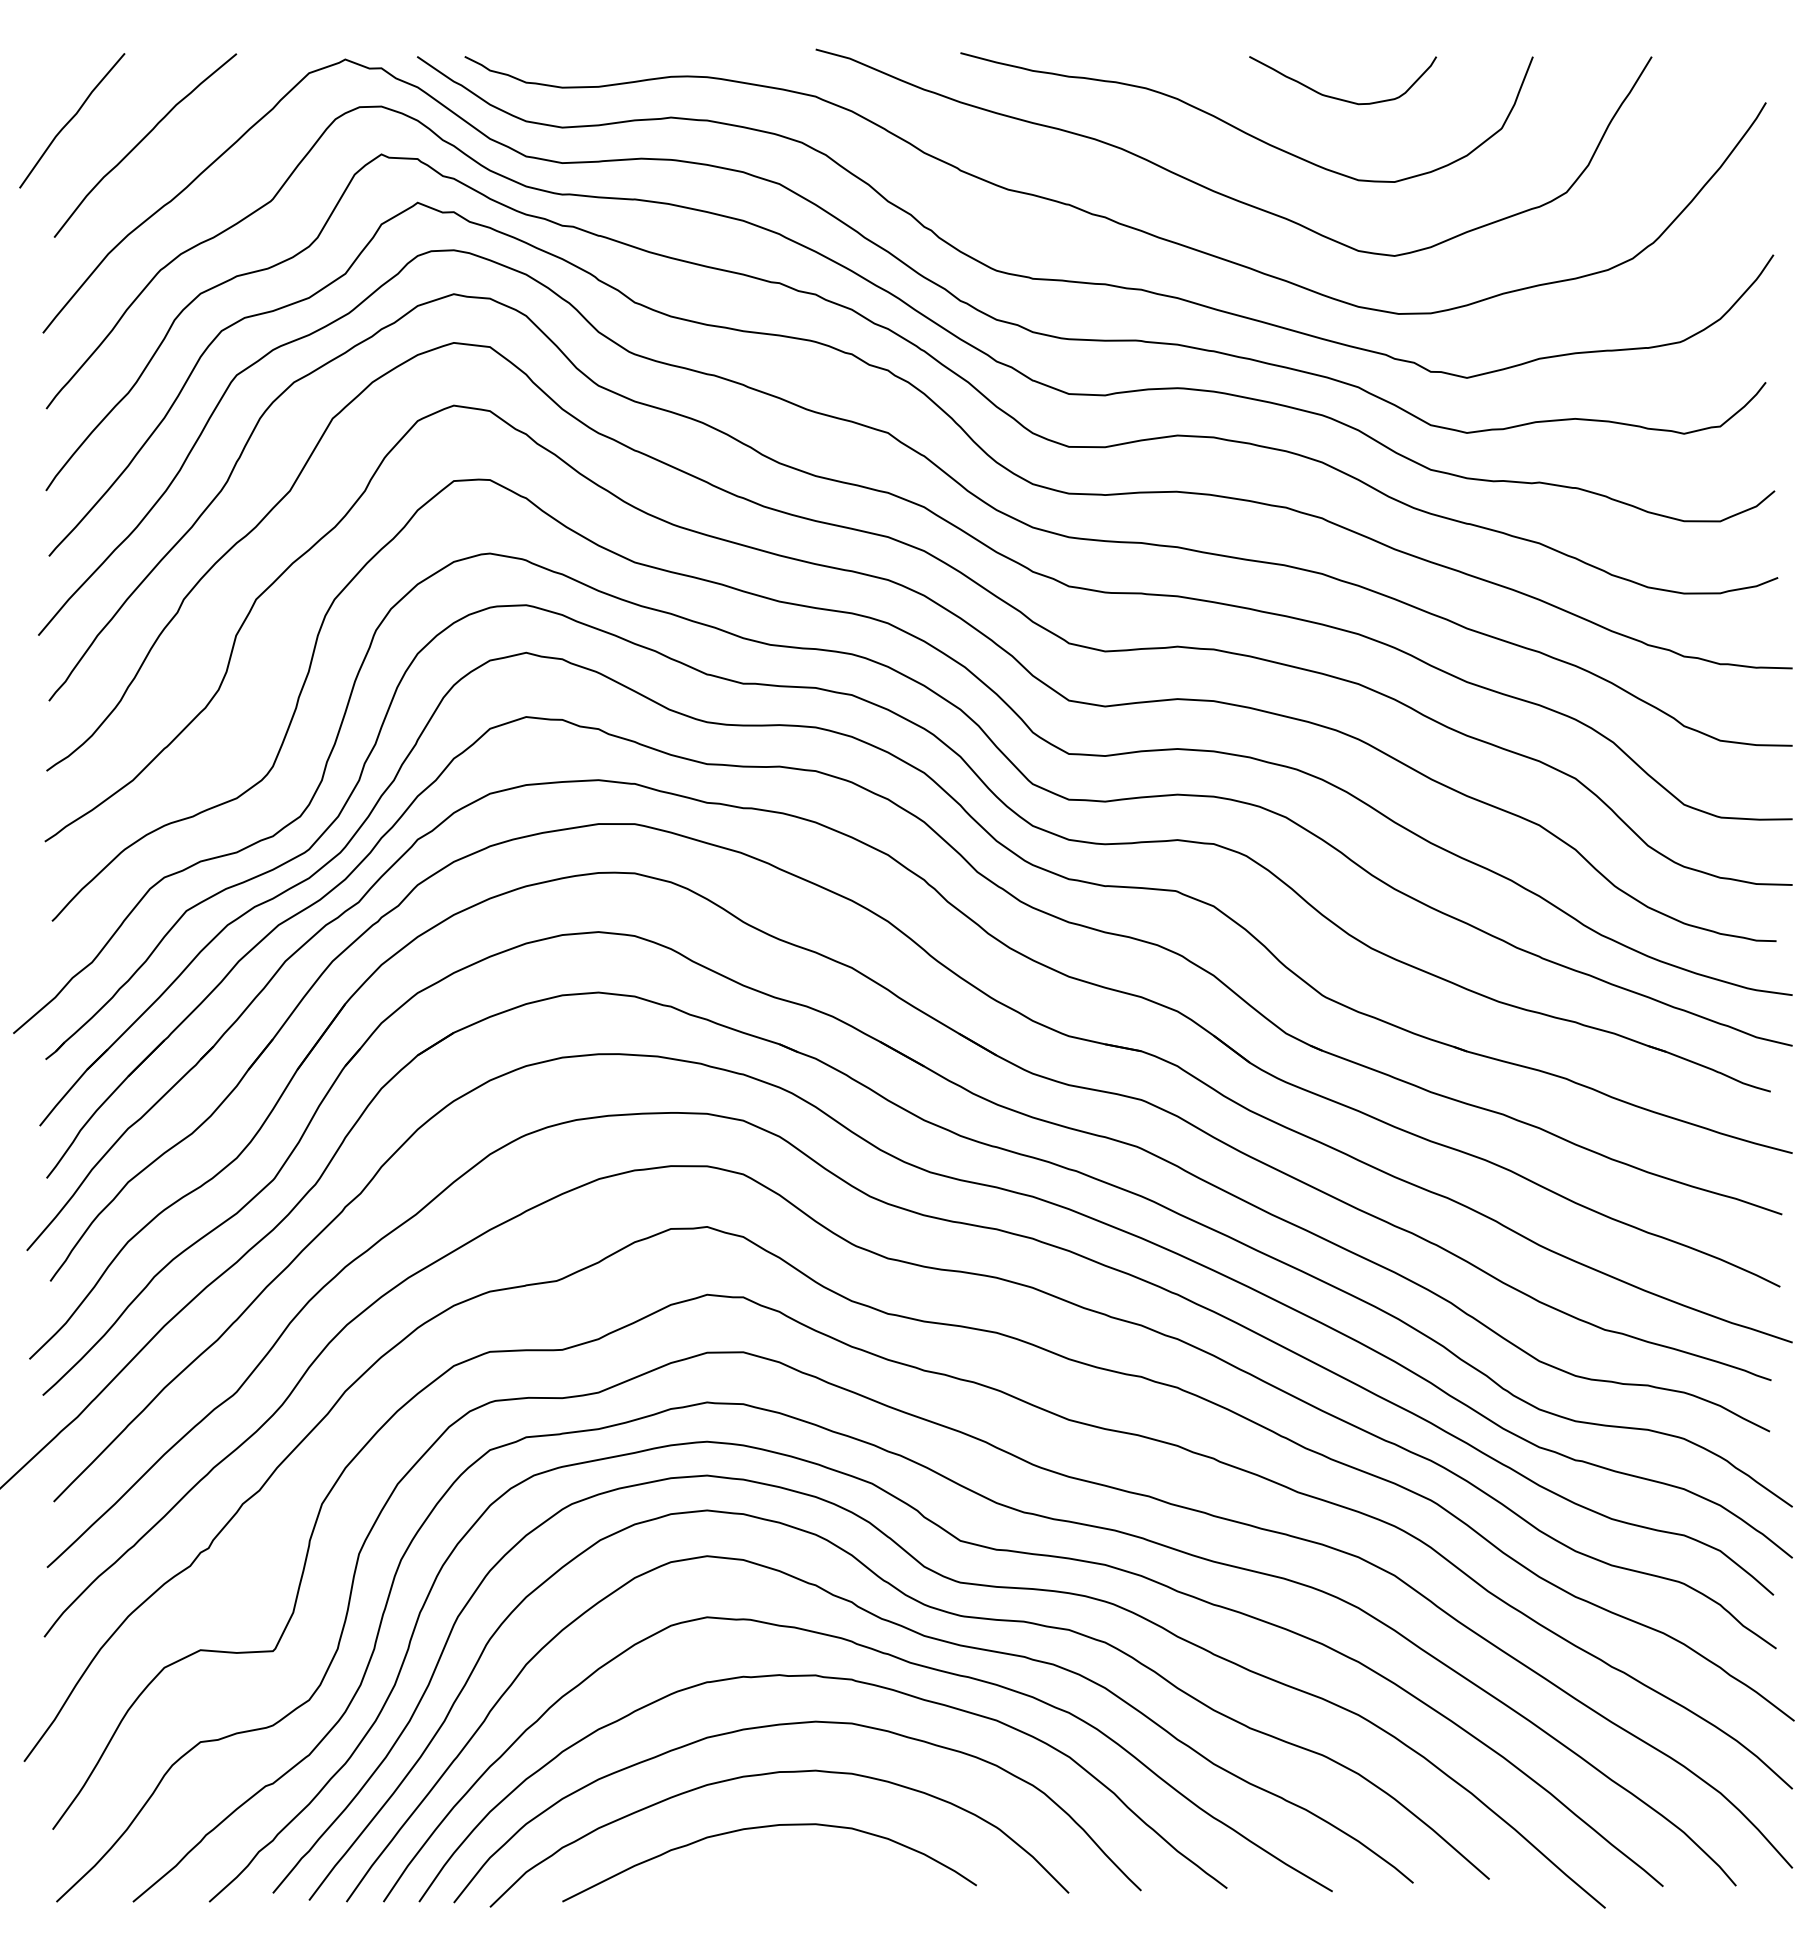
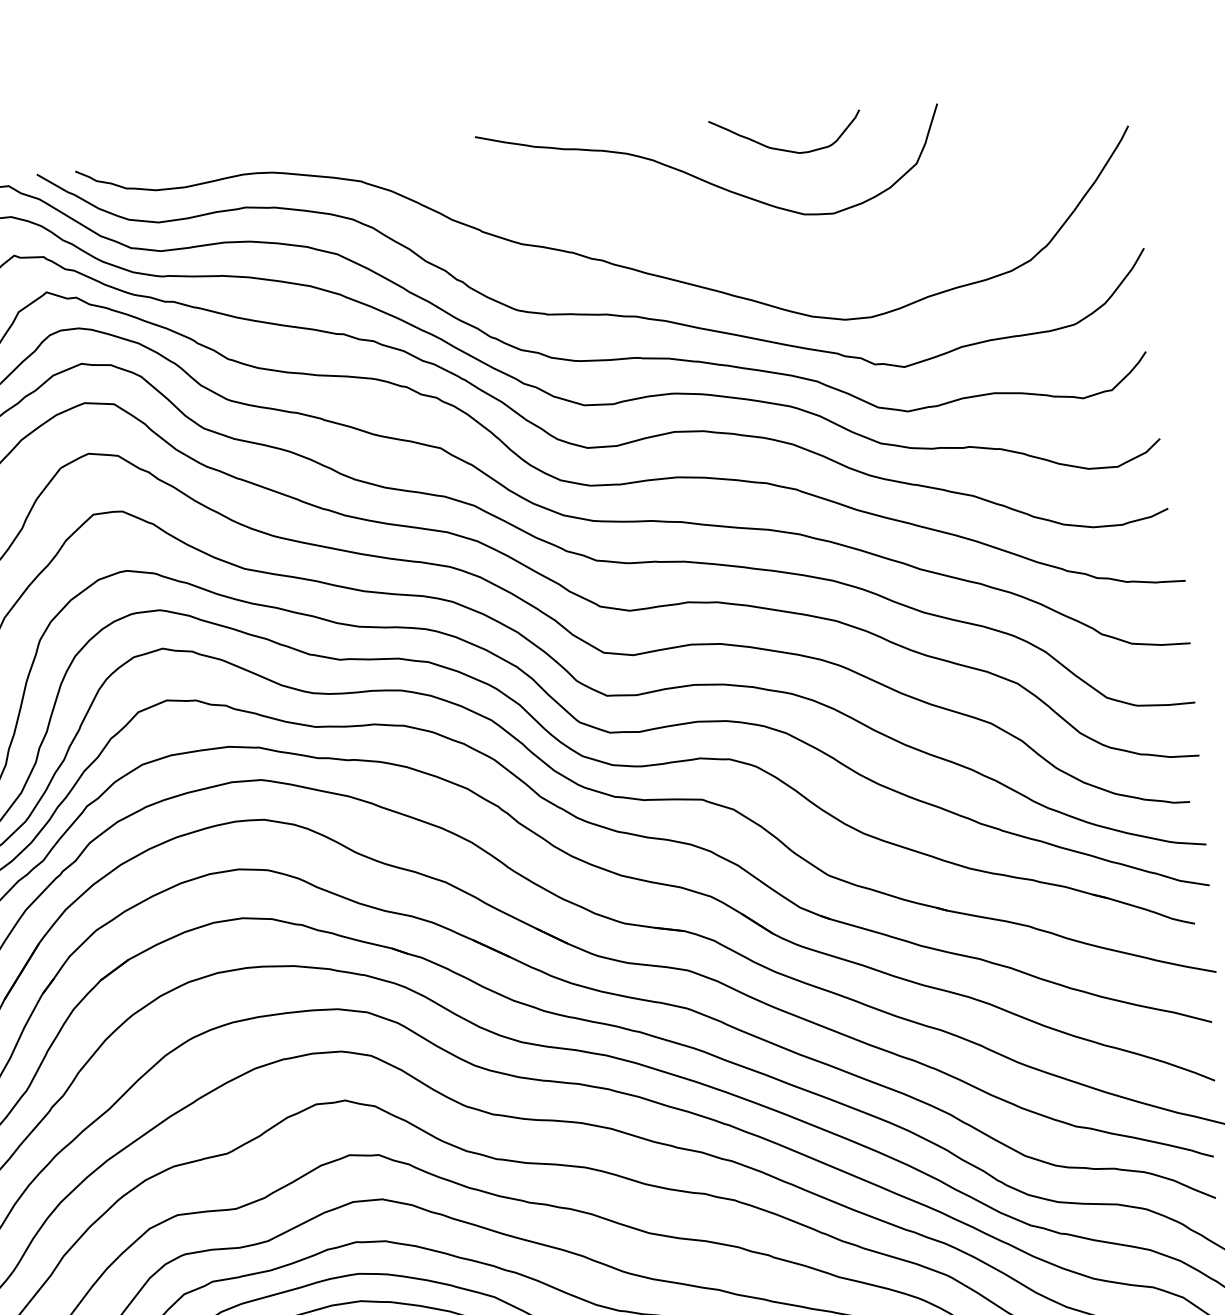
curve: (1217, 191) -> (691, 232), removed

